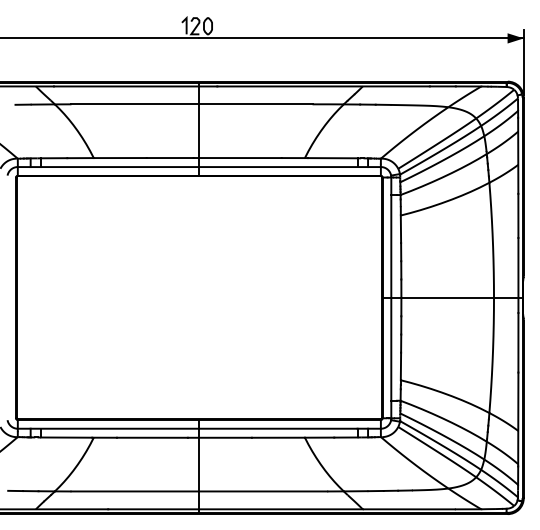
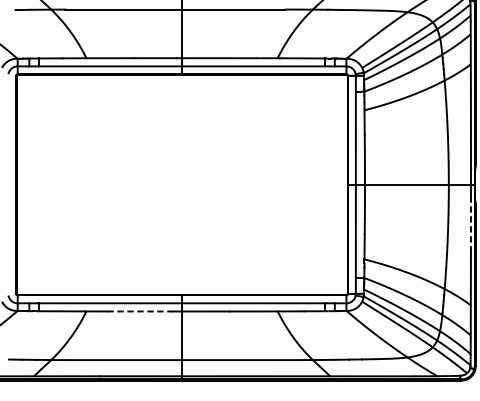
line: (518, 342) -> (471, 225), solid -> dashed
line: (152, 437) -> (139, 311), solid -> dashed

